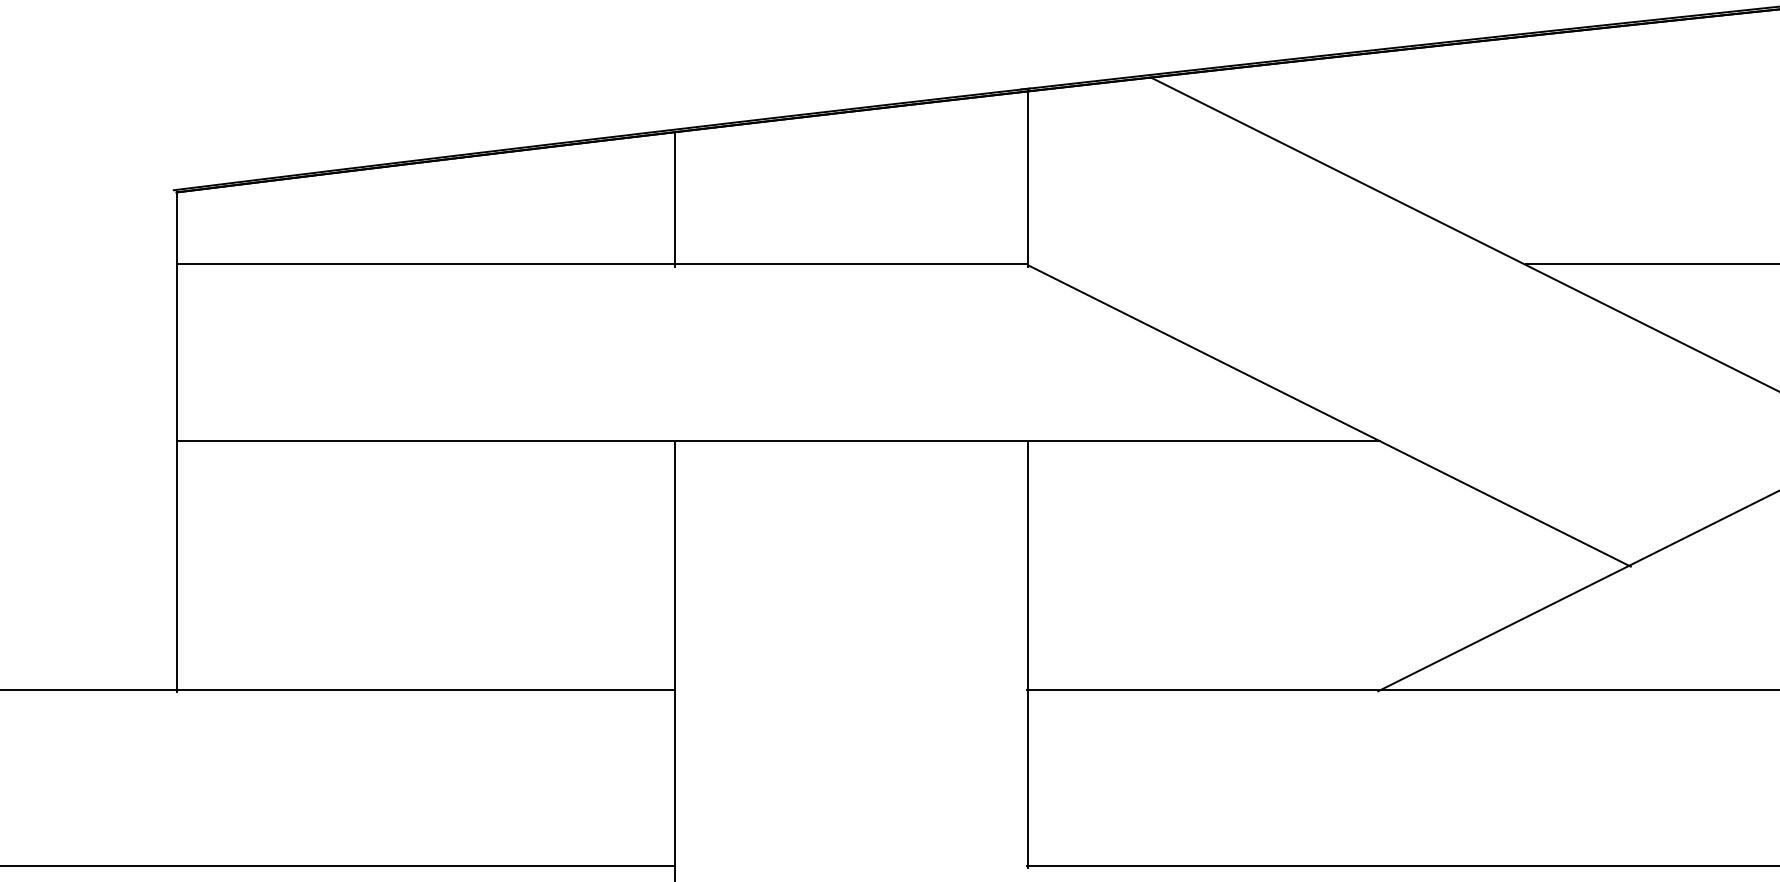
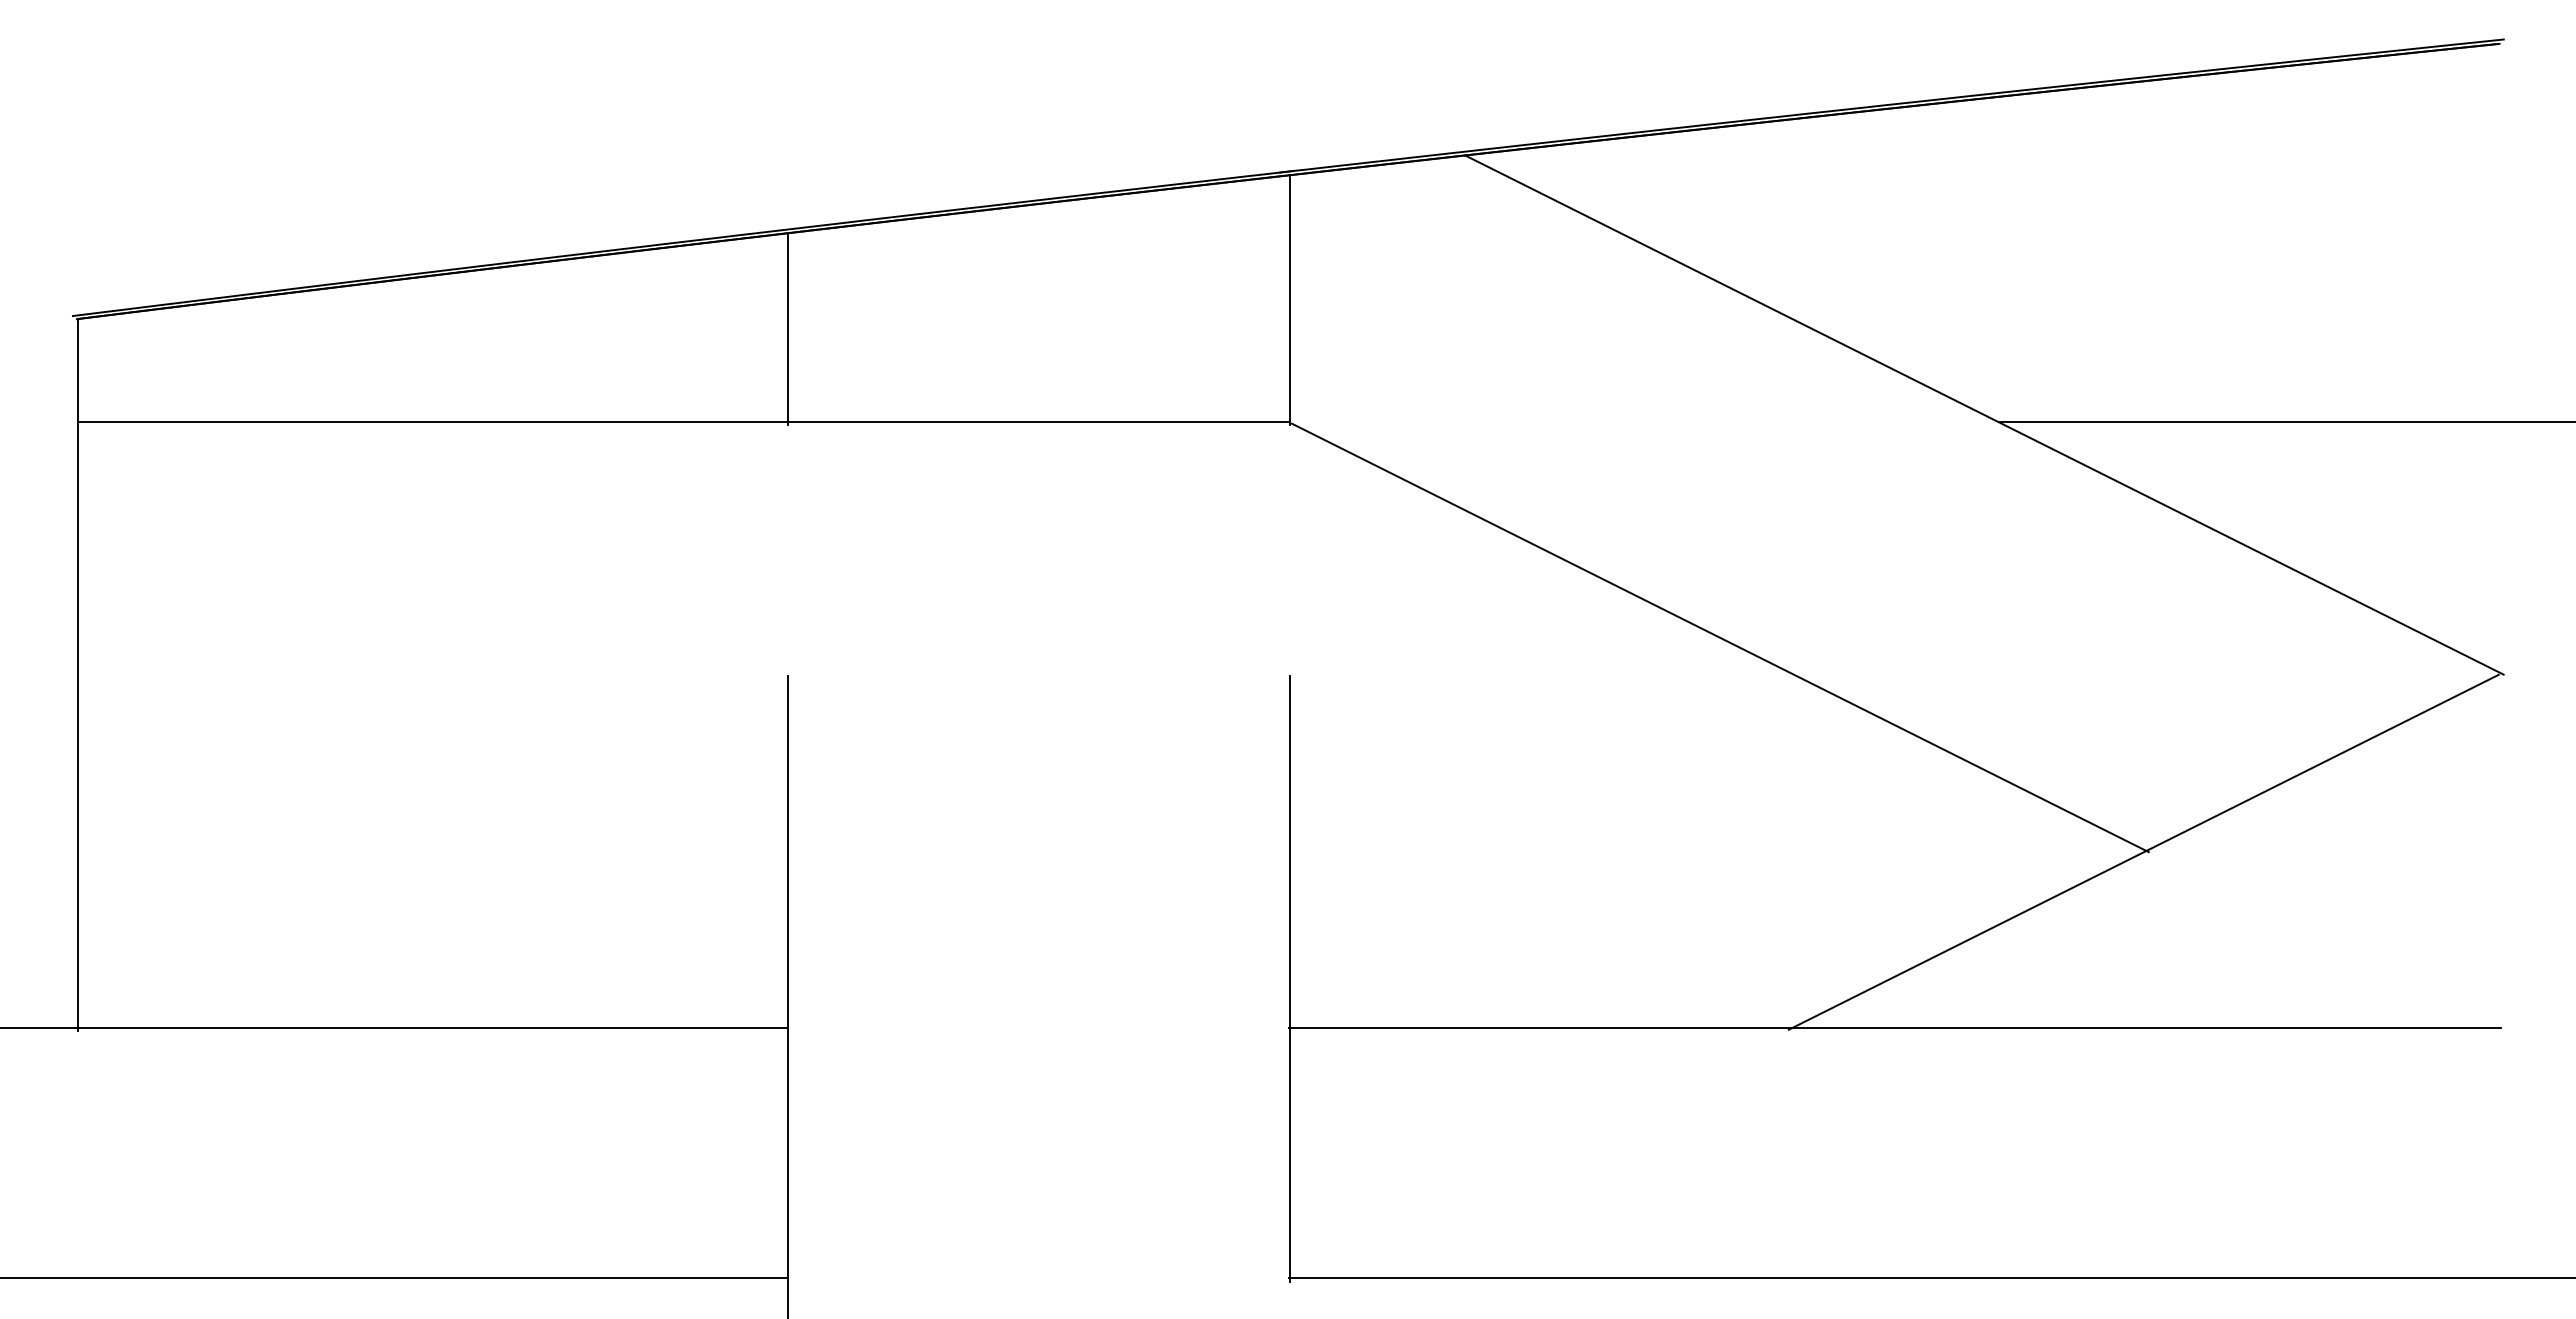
line: (778, 440) -> (934, 672), removed

